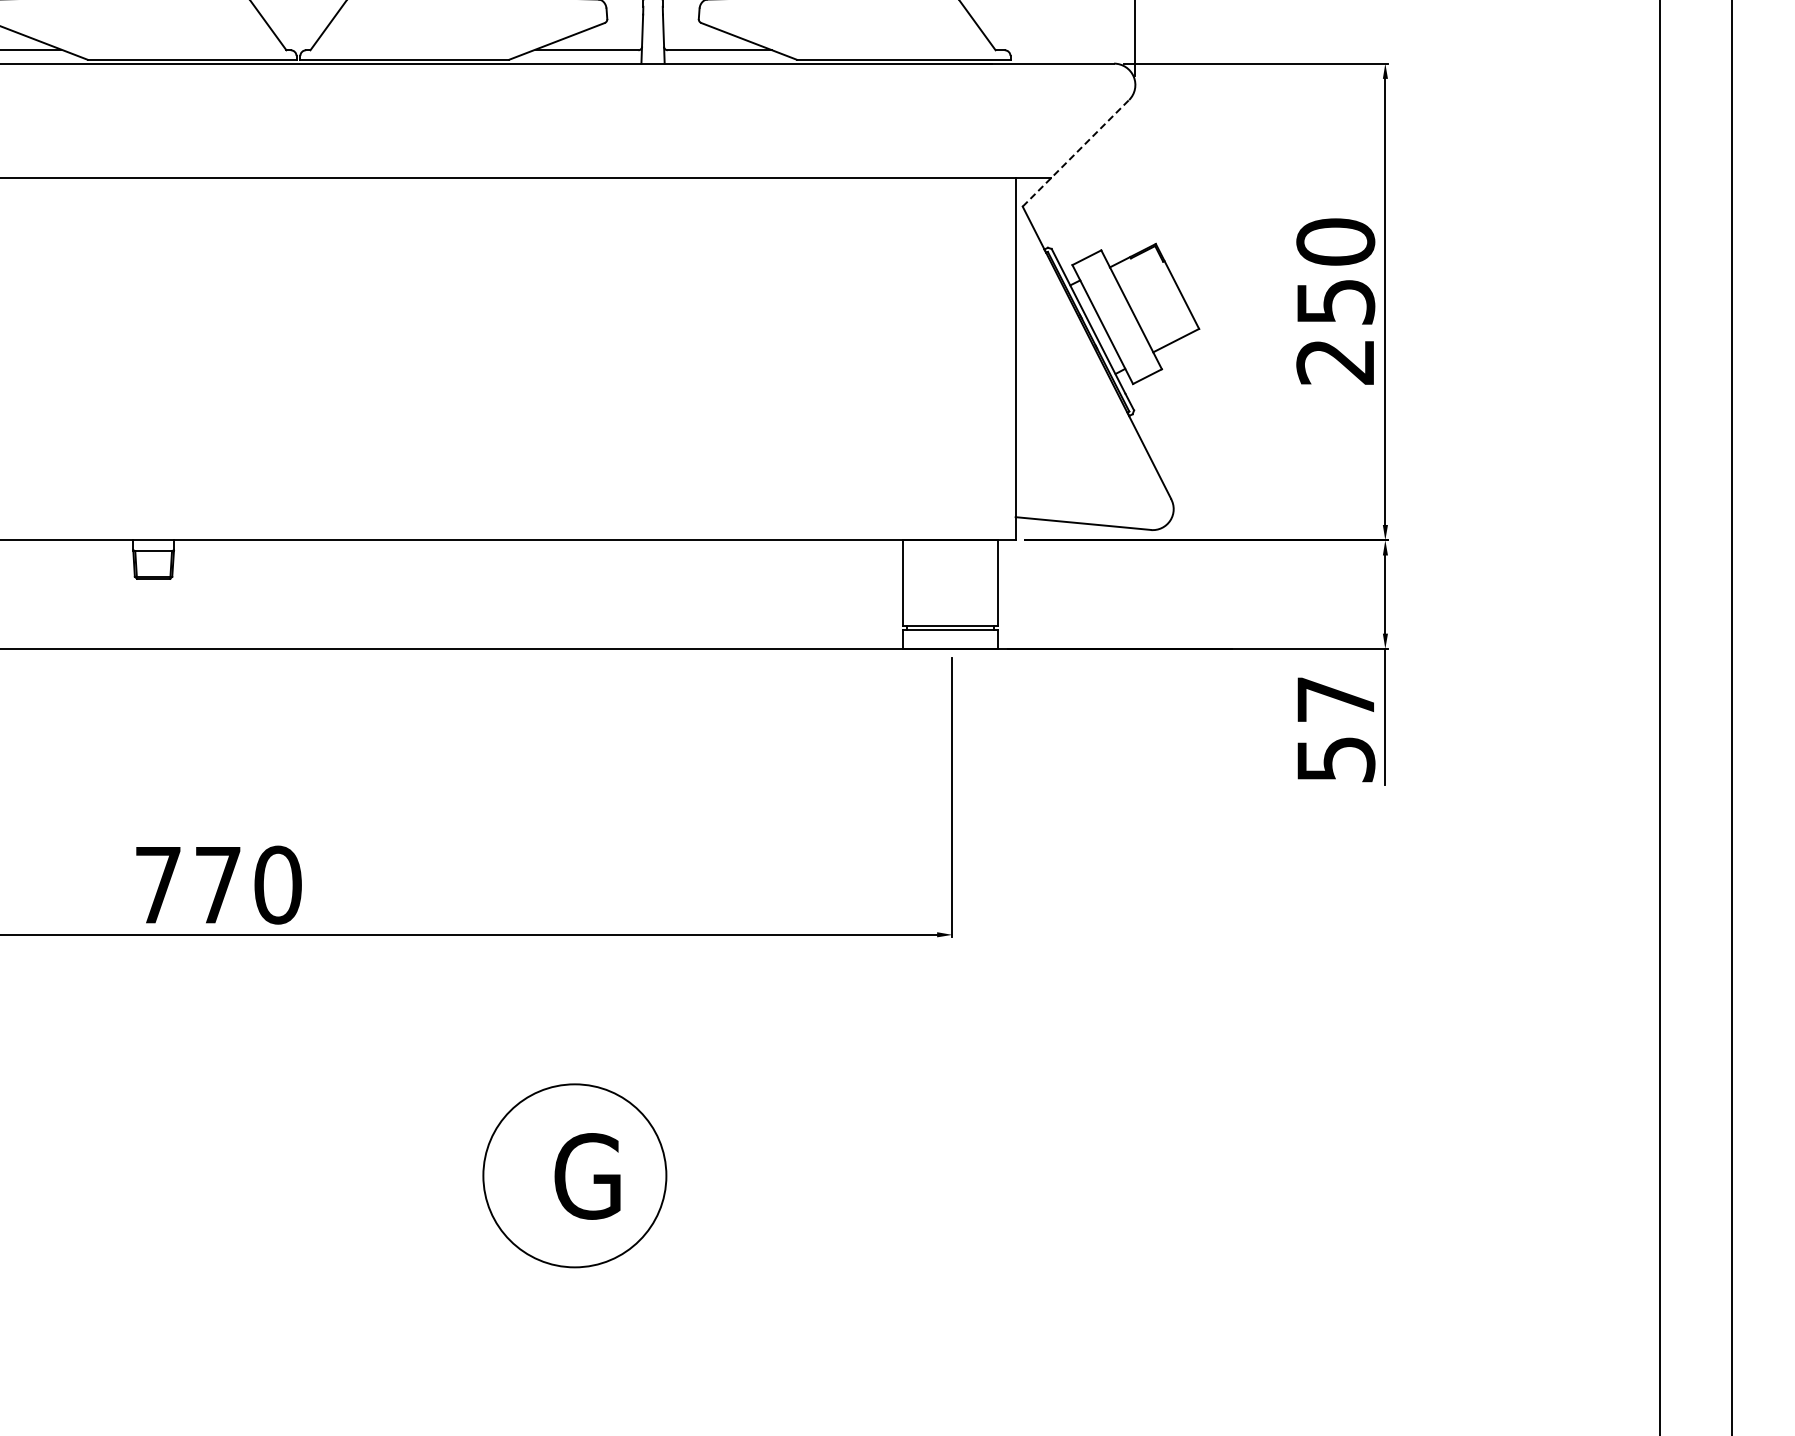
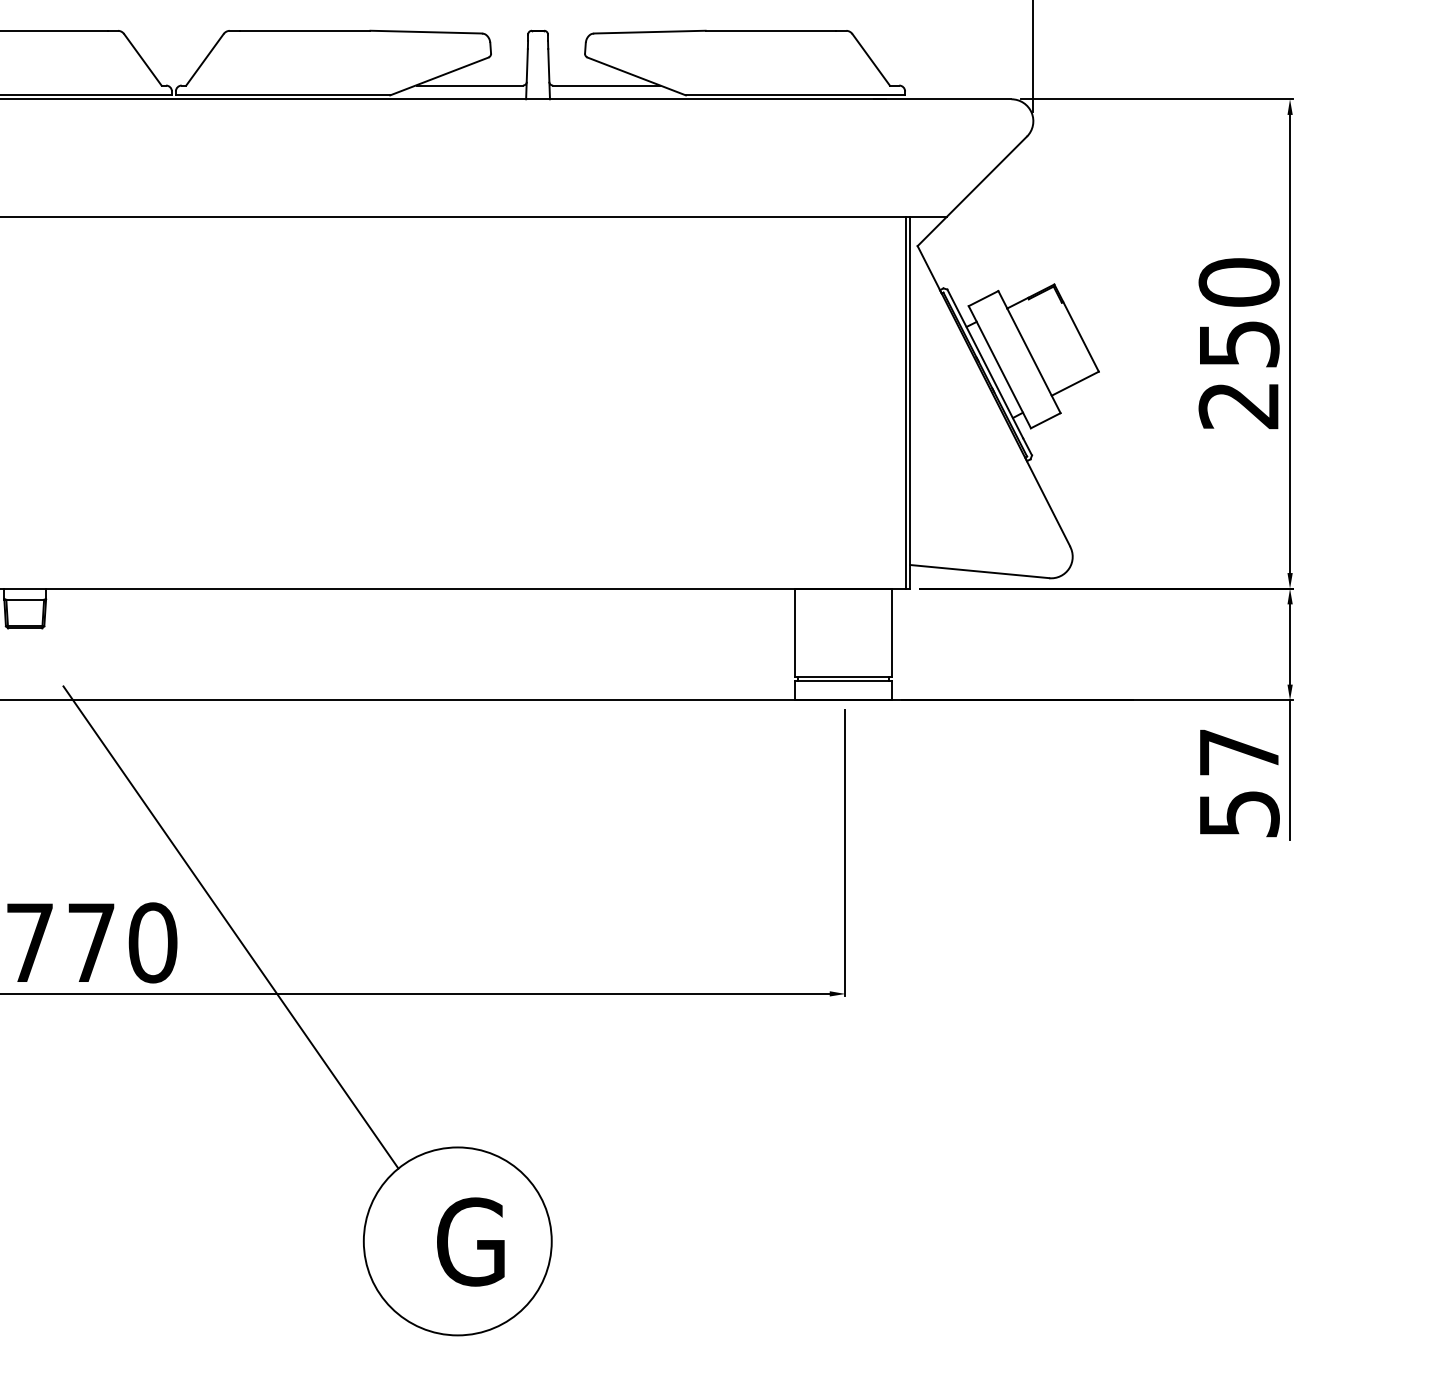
line: (1076, 152) -> (972, 190), dashed -> solid
line: (1011, 359) -> (906, 403), added
line: (353, 869) -> (230, 926), added

